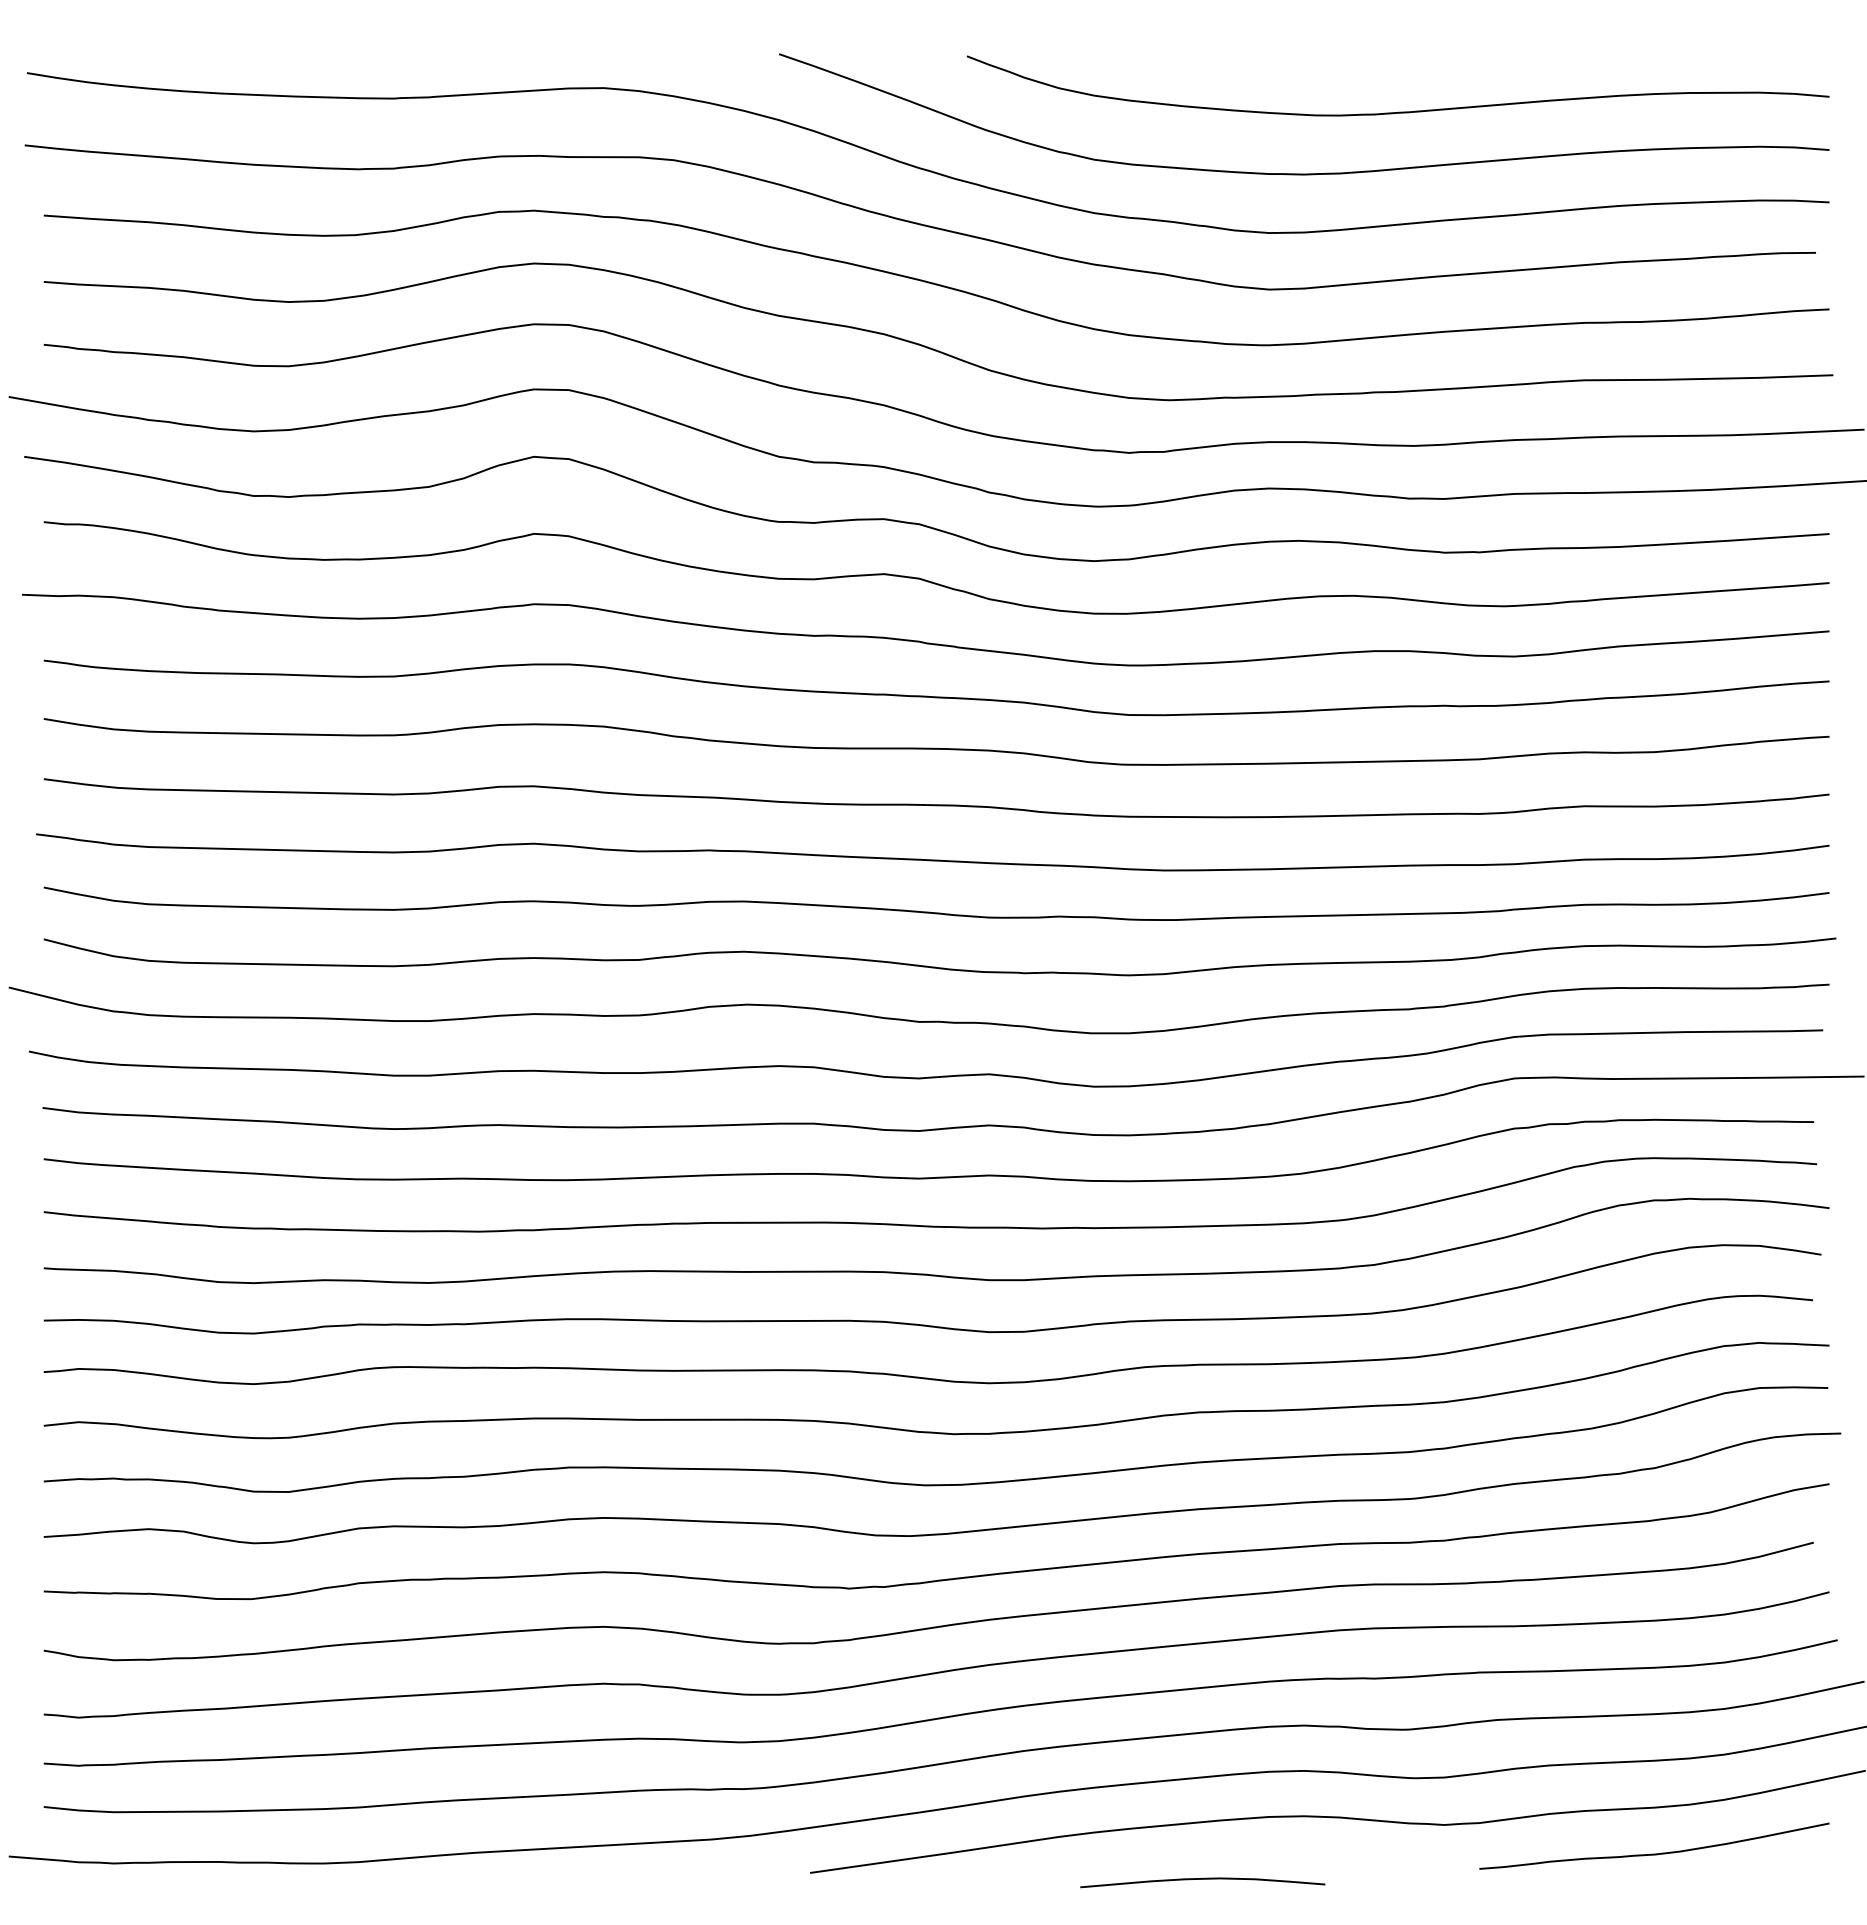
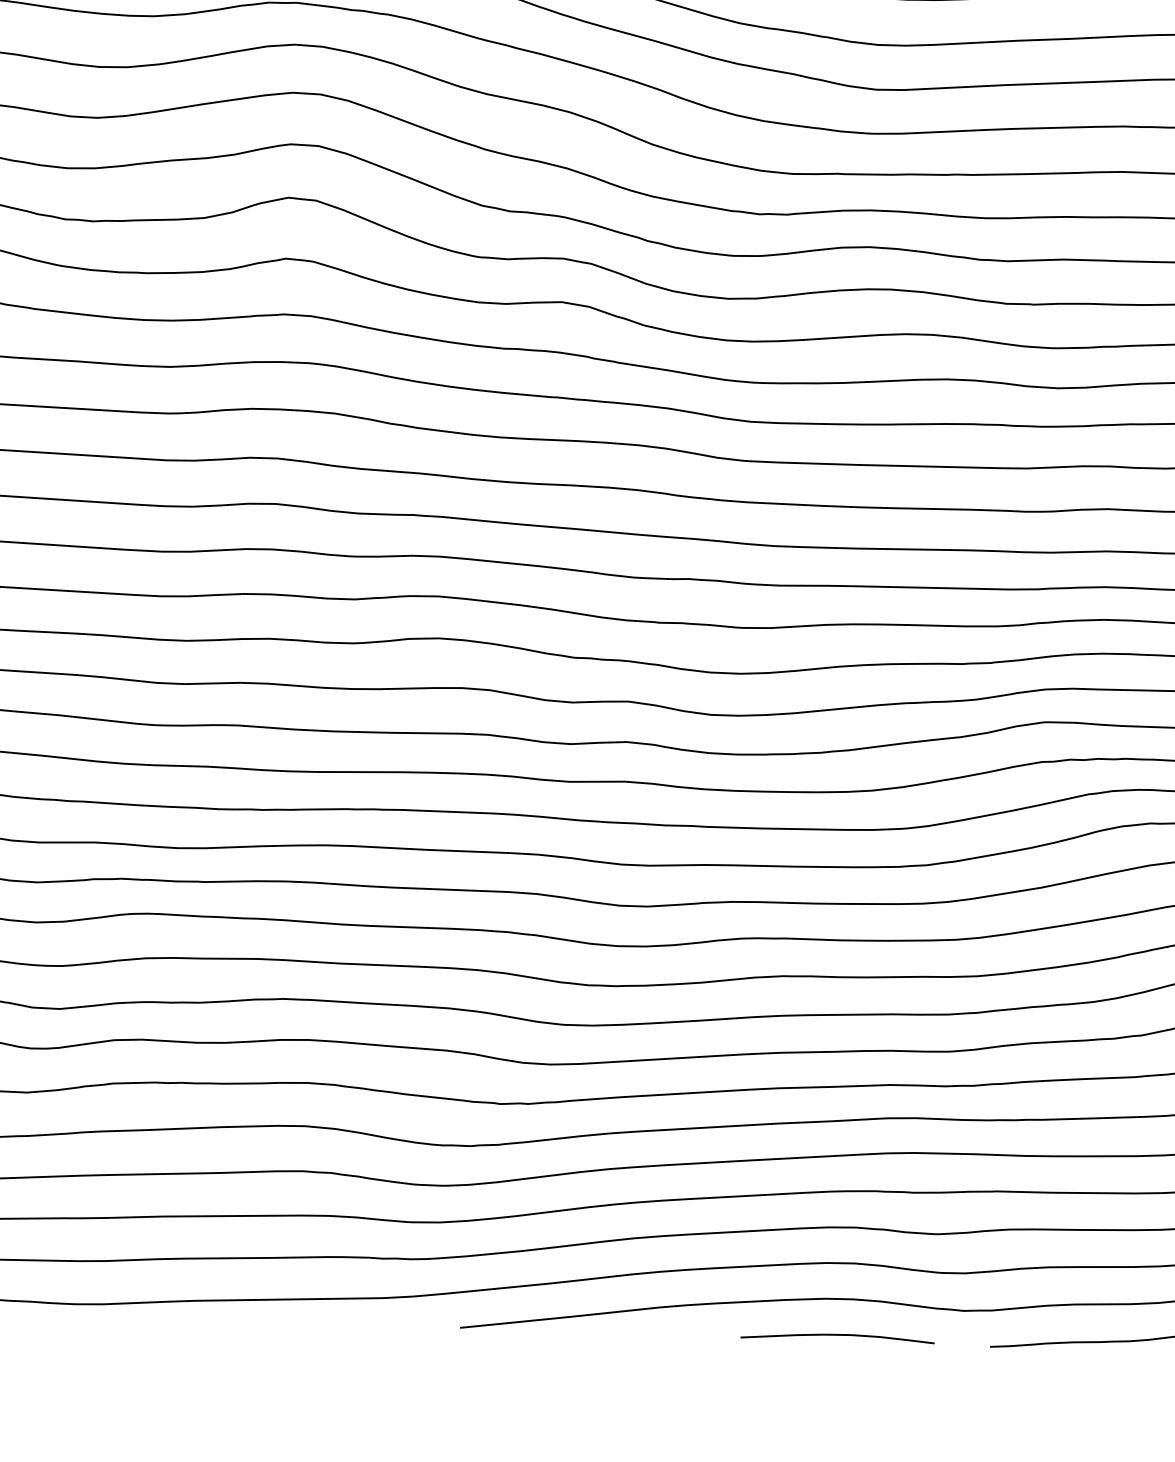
curve: (1202, 1879) -> (837, 1335), moved

